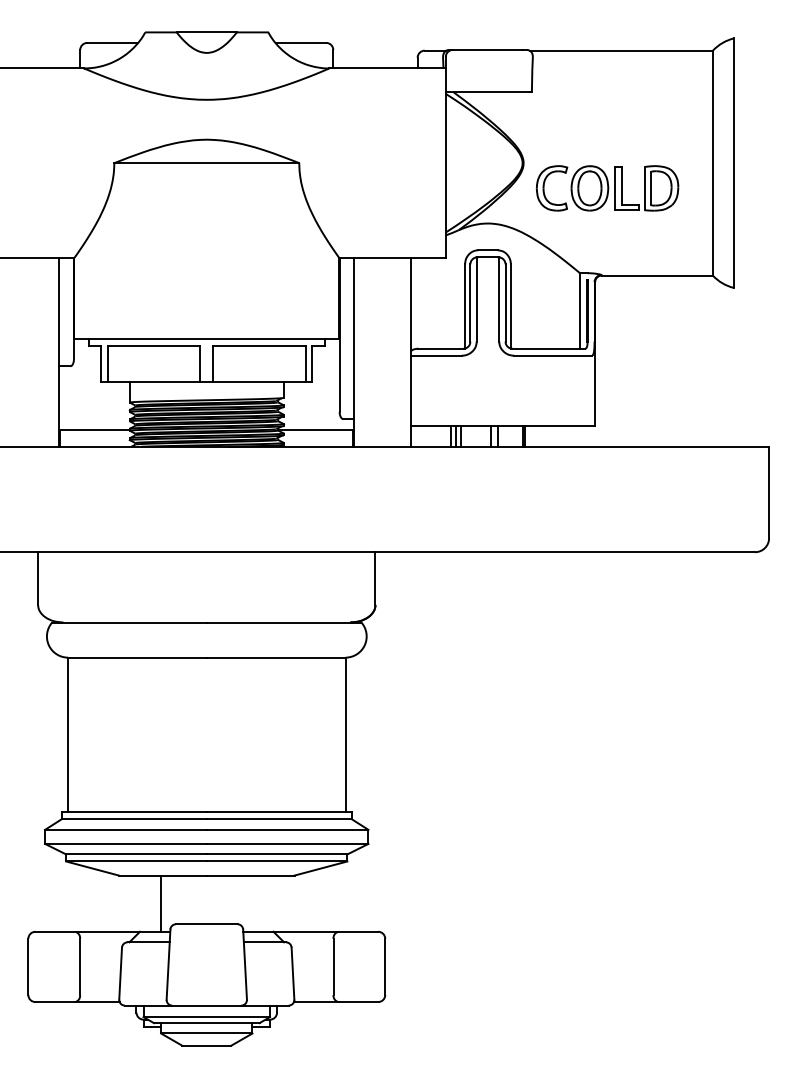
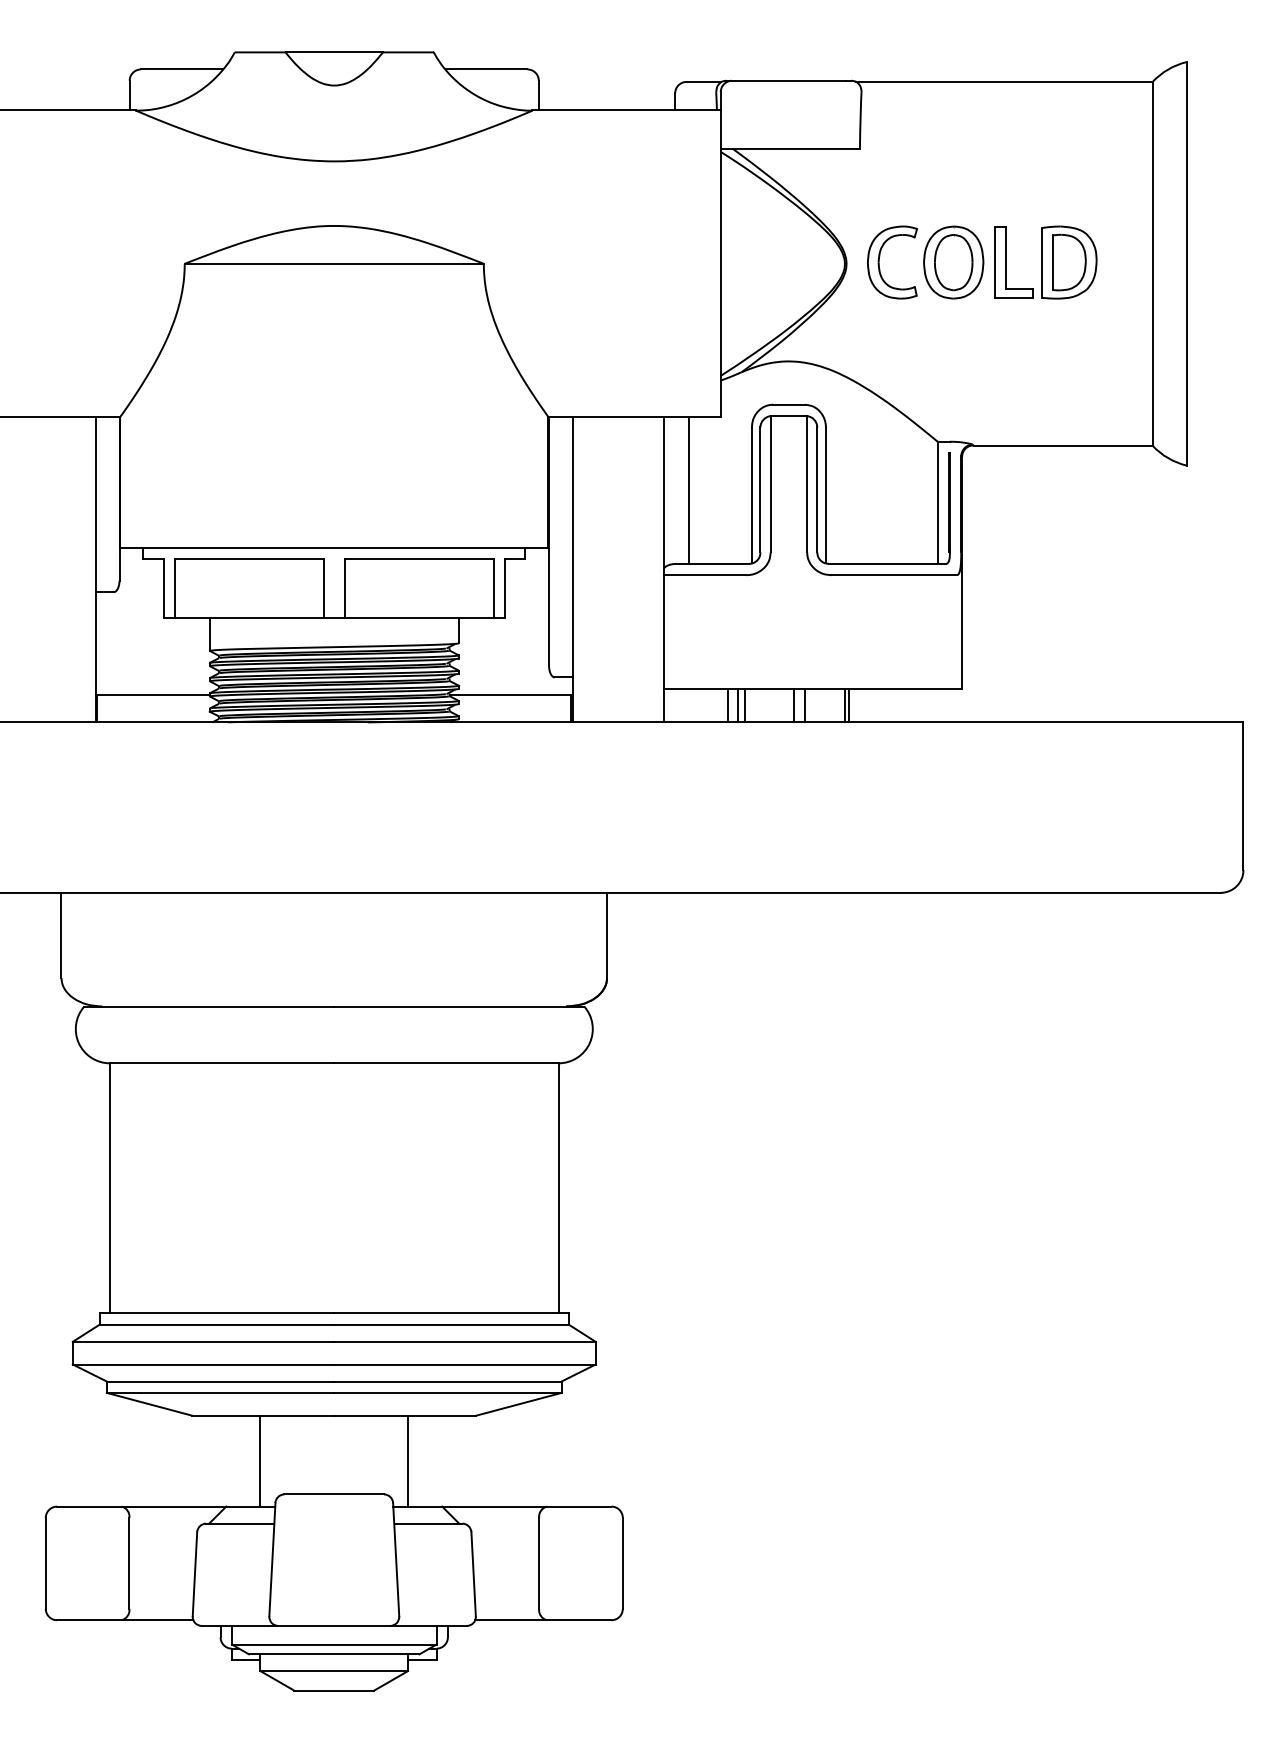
part: (607, 188) -> (982, 262), moved
line: (426, 303) -> (689, 490), added
line: (252, 903) -> (408, 1460), added

